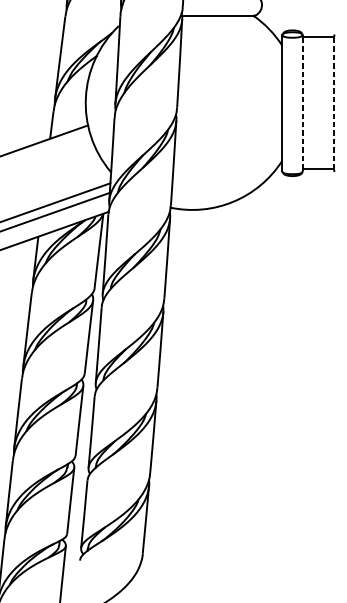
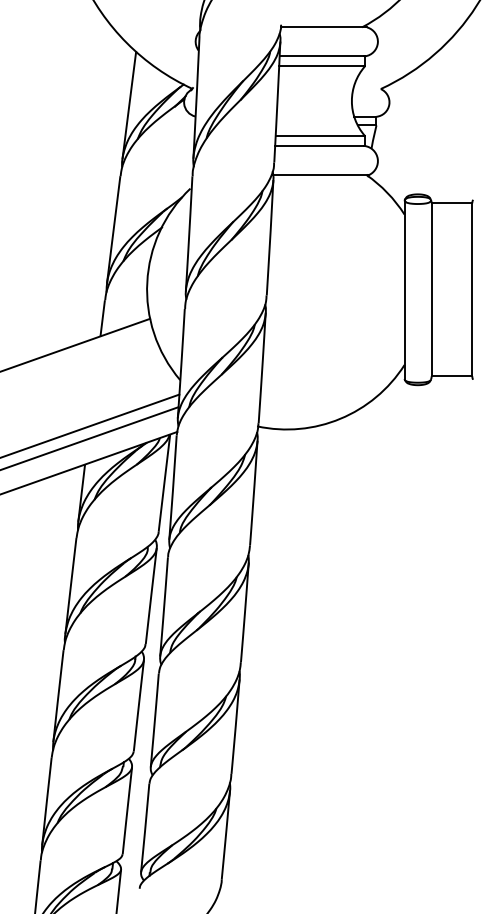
line: (302, 103) -> (431, 289), dashed -> solid
line: (334, 103) -> (472, 289), dashed -> solid

